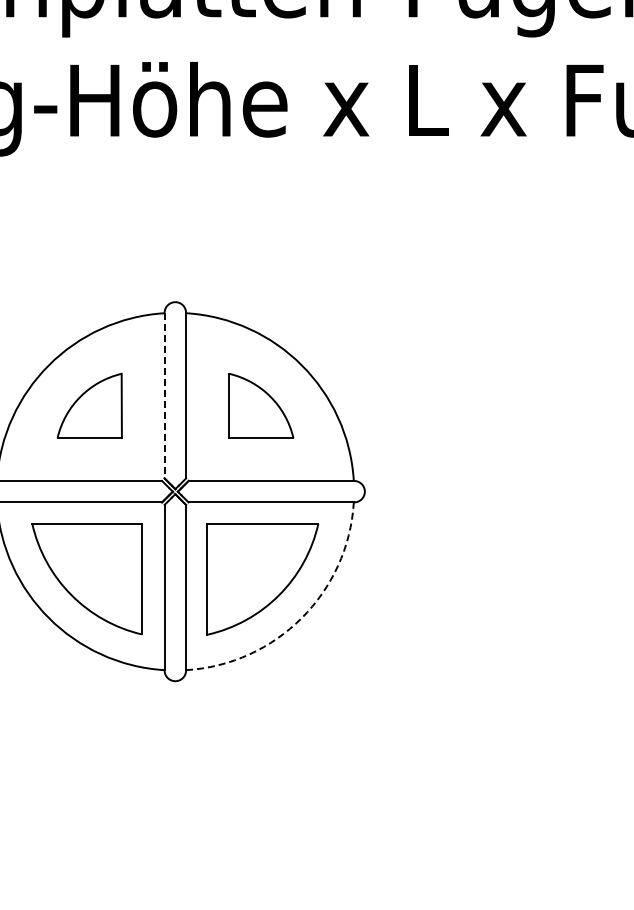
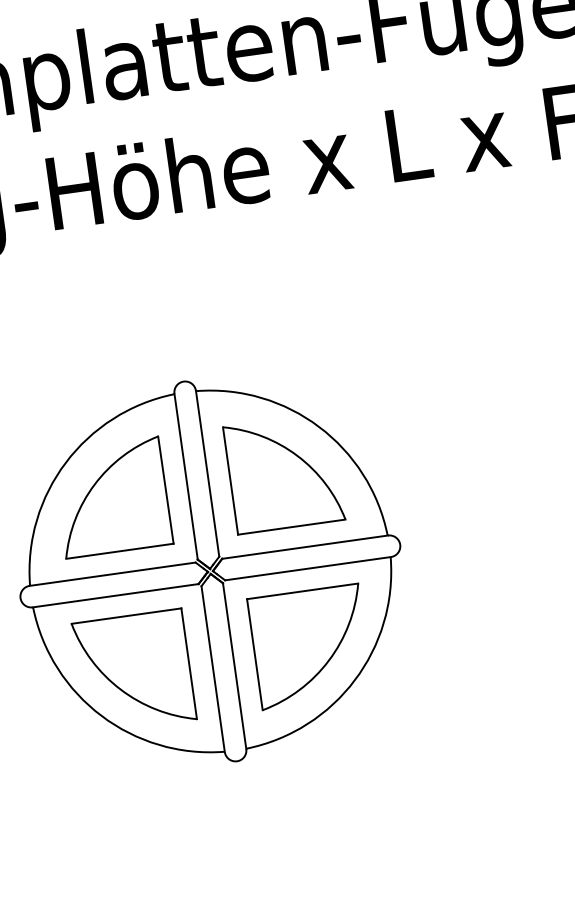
line: (164, 395) -> (185, 476), dashed -> solid
part: (89, 405) -> (112, 497), size x1.67
part: (261, 405) -> (284, 472), size x1.67
arc: (301, 618) -> (354, 680), dashed -> solid

